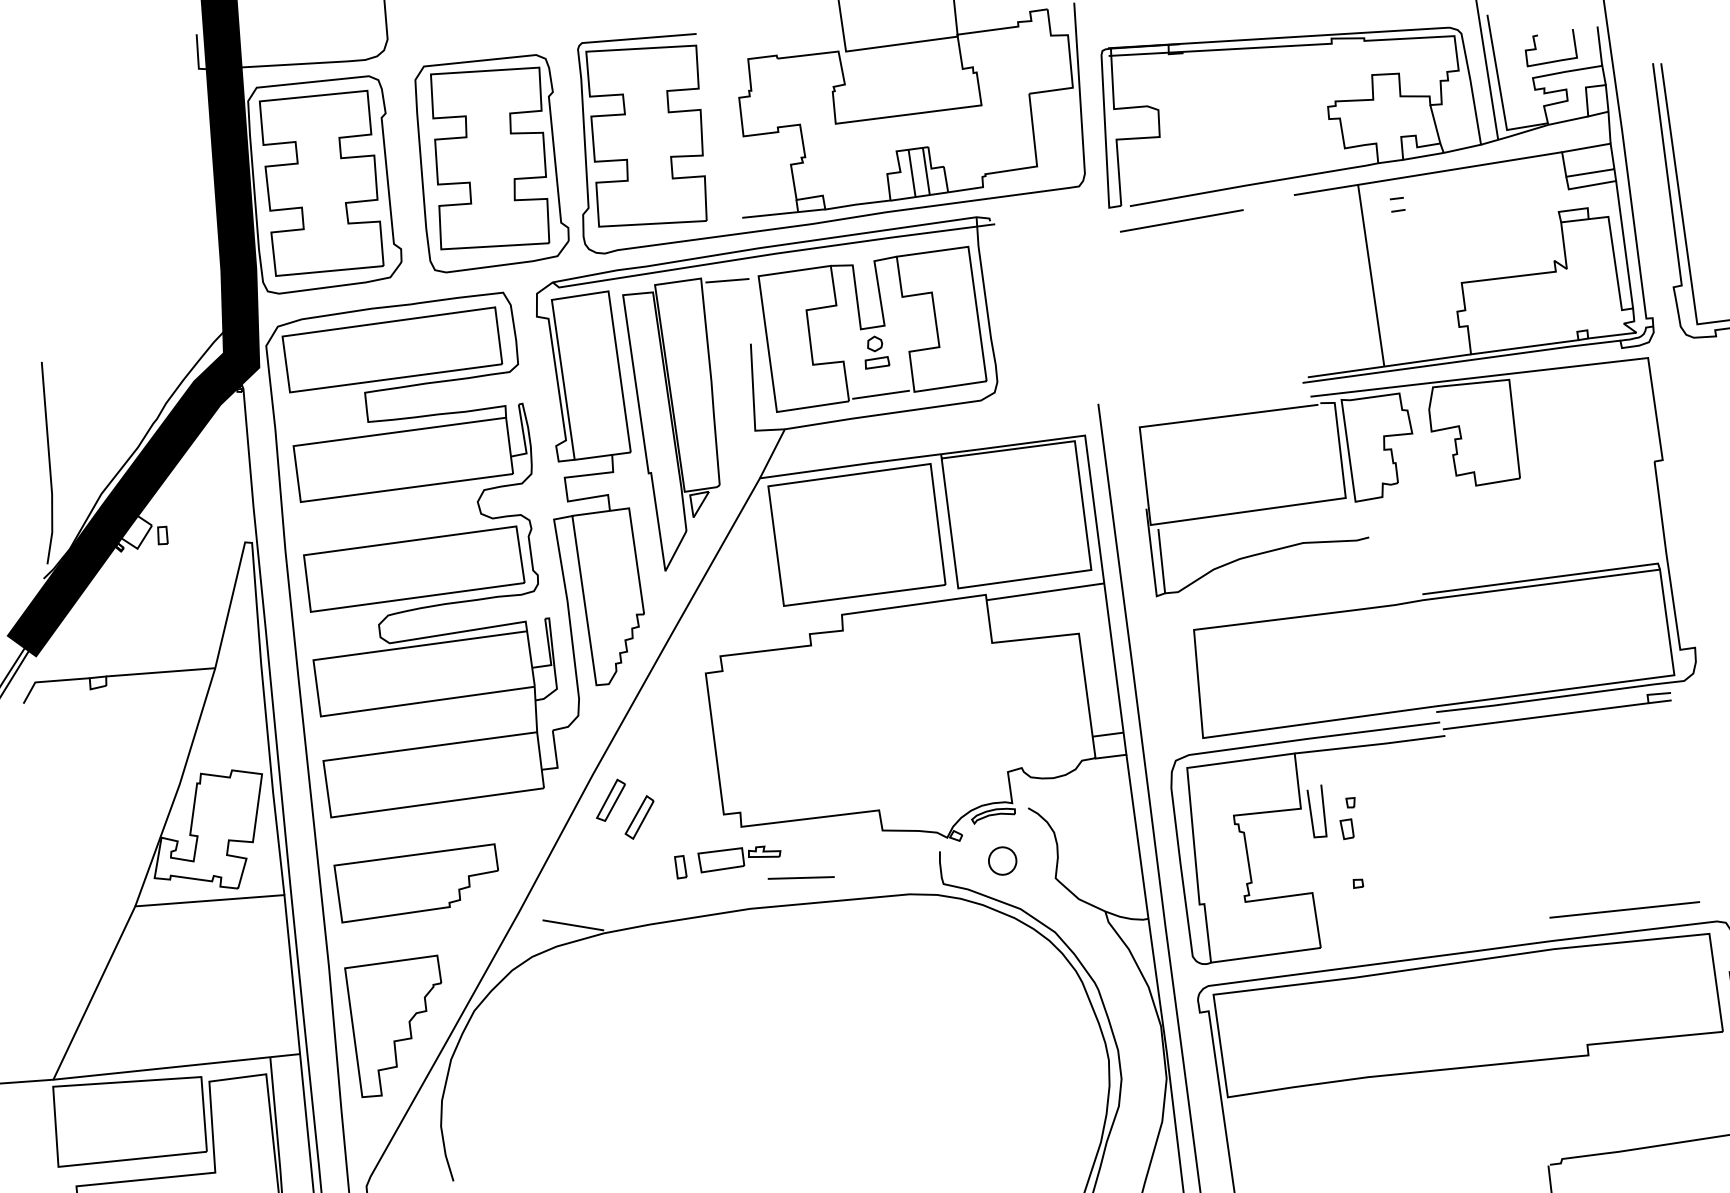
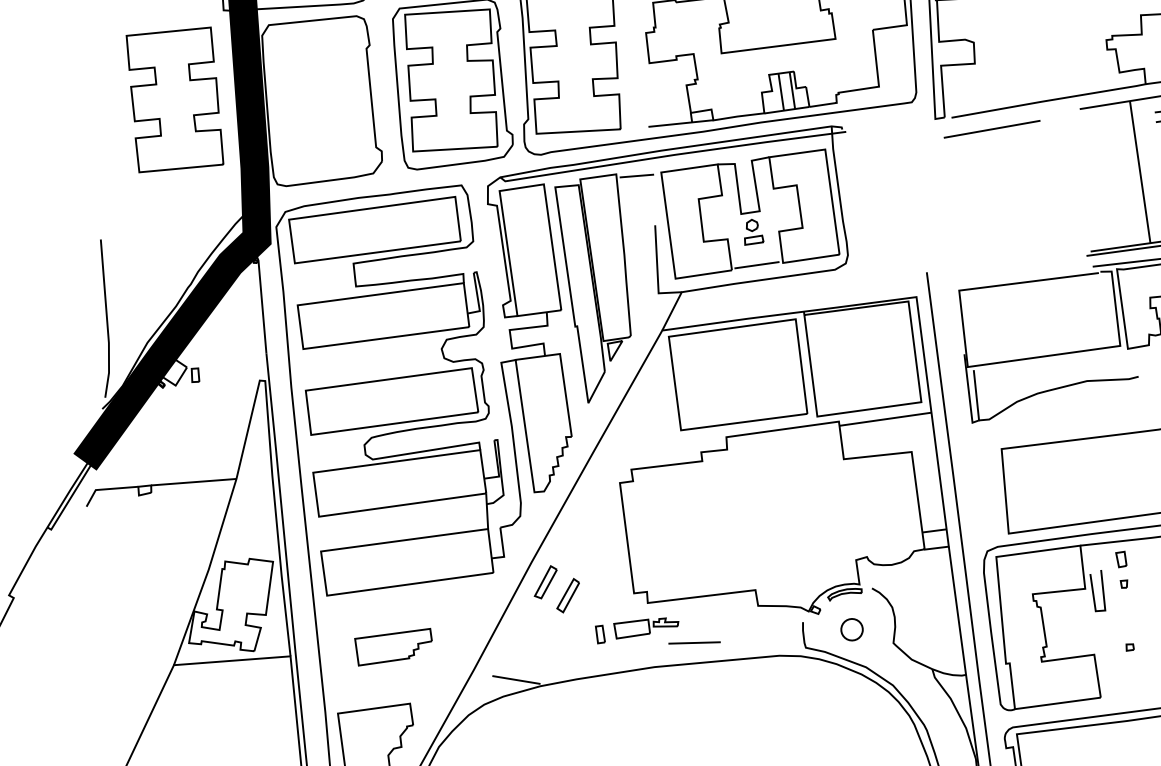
part: (321, 182) -> (174, 99), moved
part: (1346, 829) -> (1120, 559), moved
part: (415, 883) -> (393, 647), size x0.6

